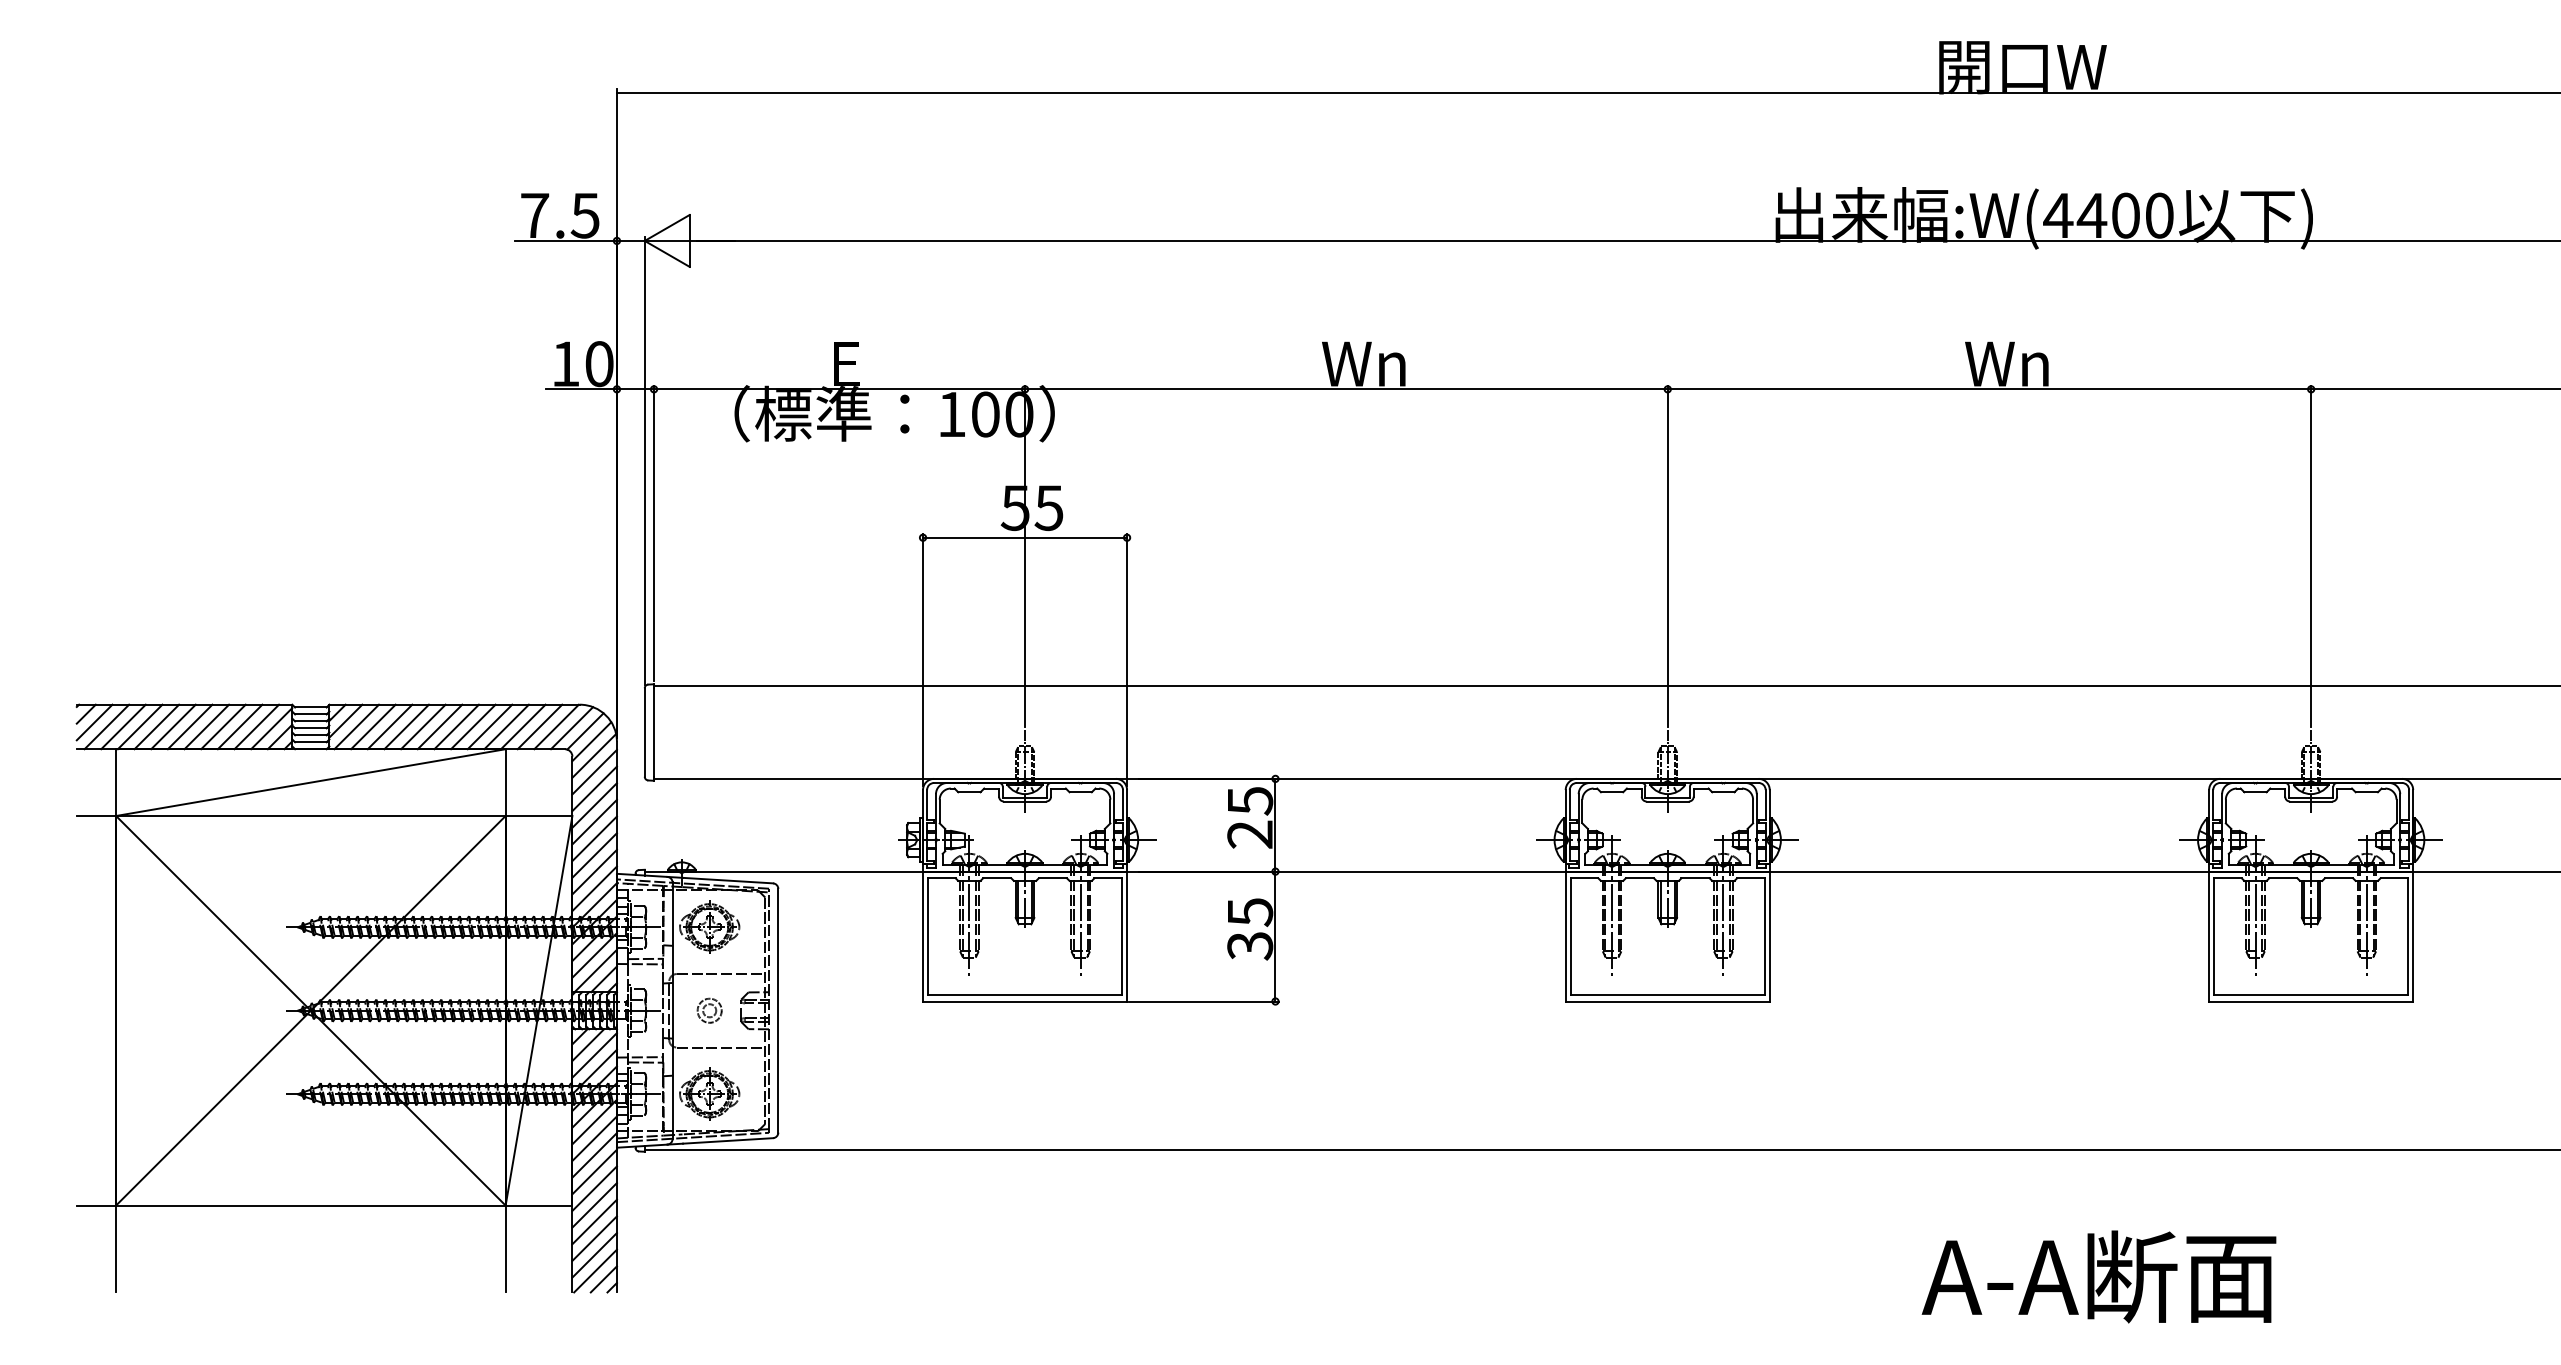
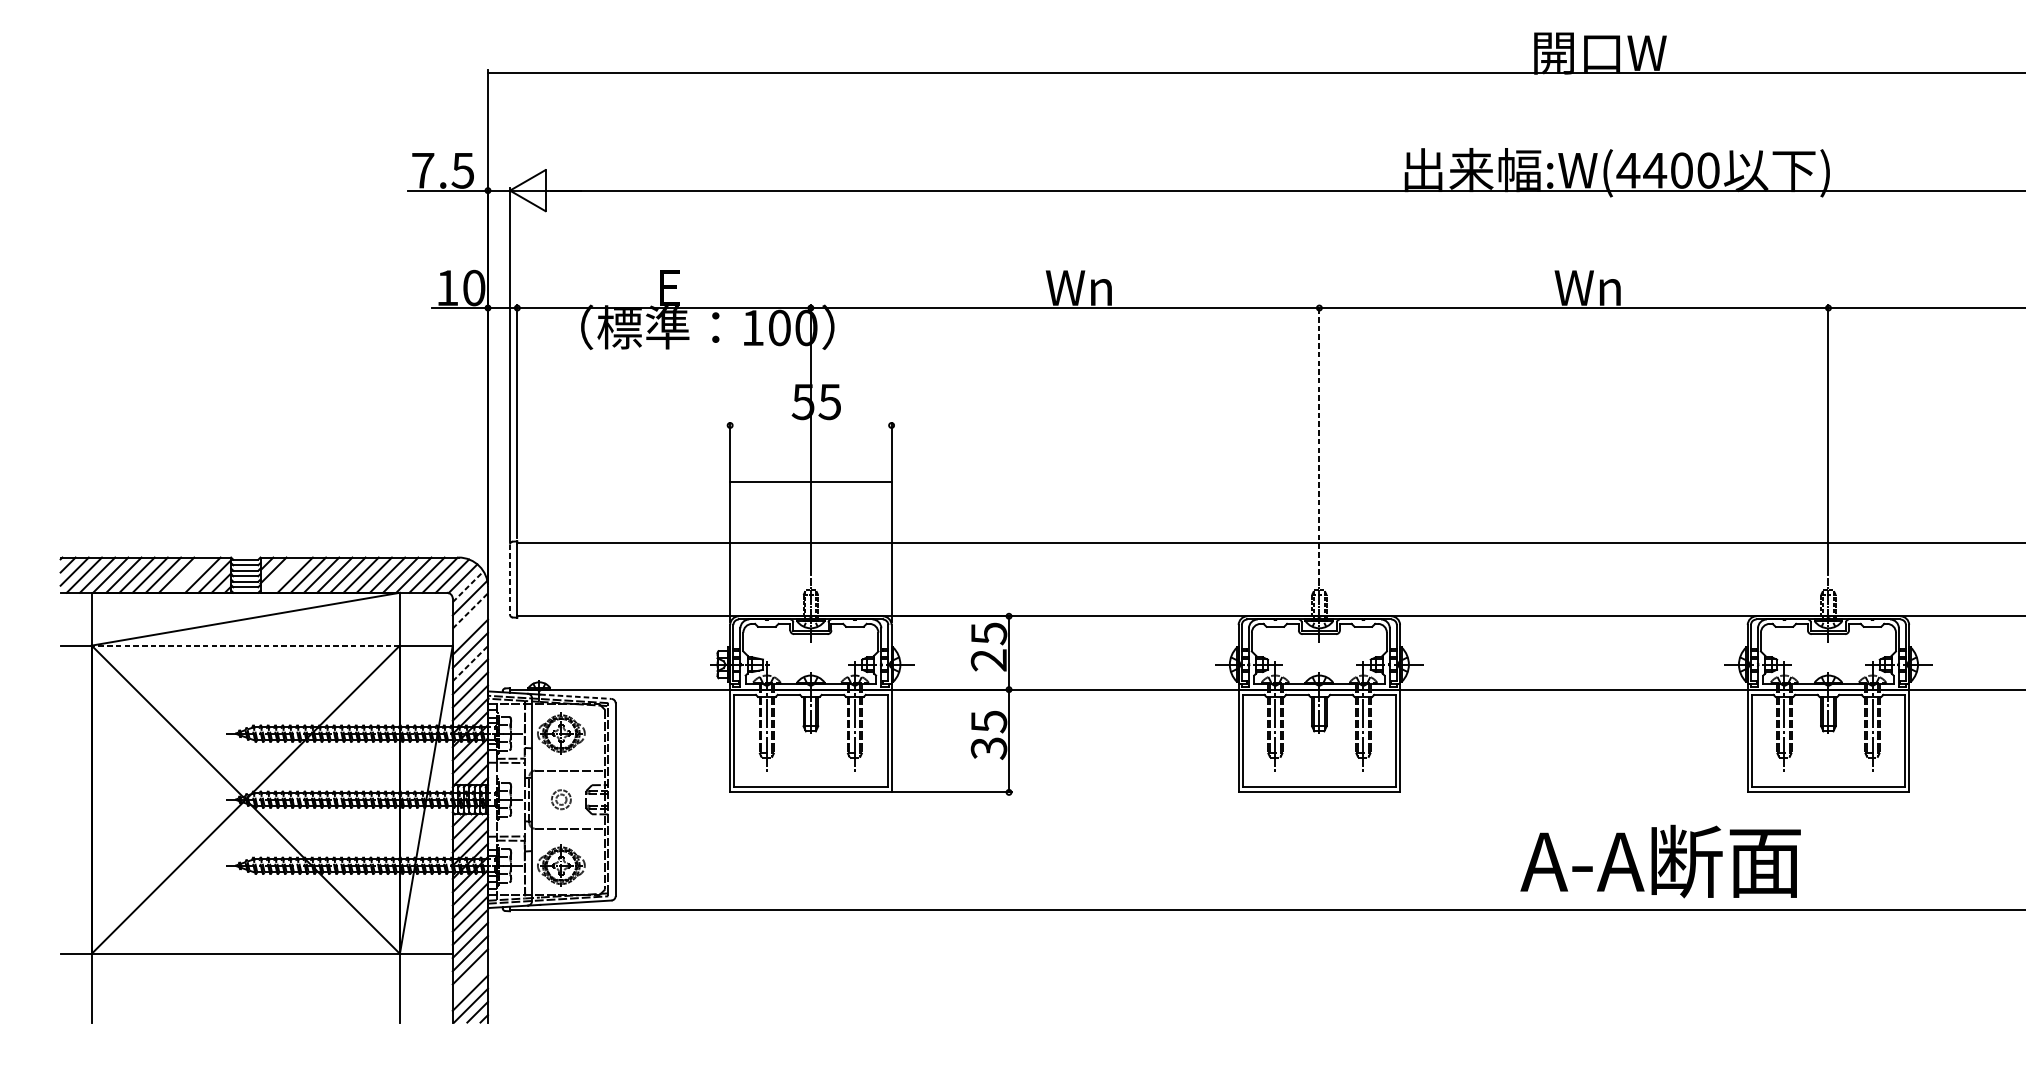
line: (1025, 537) -> (811, 481), moved
line: (1667, 556) -> (1319, 440), solid -> dashed
line: (239, 726) -> (189, 574), removed
line: (356, 726) -> (281, 574), removed
line: (644, 733) -> (509, 580), solid -> dashed
line: (591, 741) -> (467, 586), solid -> dashed
line: (595, 771) -> (471, 610), solid -> dashed
line: (594, 788) -> (470, 623), removed
line: (310, 816) -> (245, 646), solid -> dashed
line: (595, 838) -> (471, 663), solid -> dashed
line: (728, 880) -> (576, 696), solid -> dashed
line: (594, 1238) -> (470, 979), removed
text: (2098, 1276) -> (1660, 861), moved

